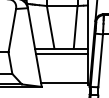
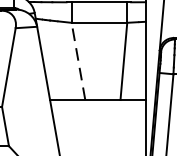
line: (50, 27) -> (78, 61), solid -> dashed
line: (61, 54) -> (98, 110), removed

